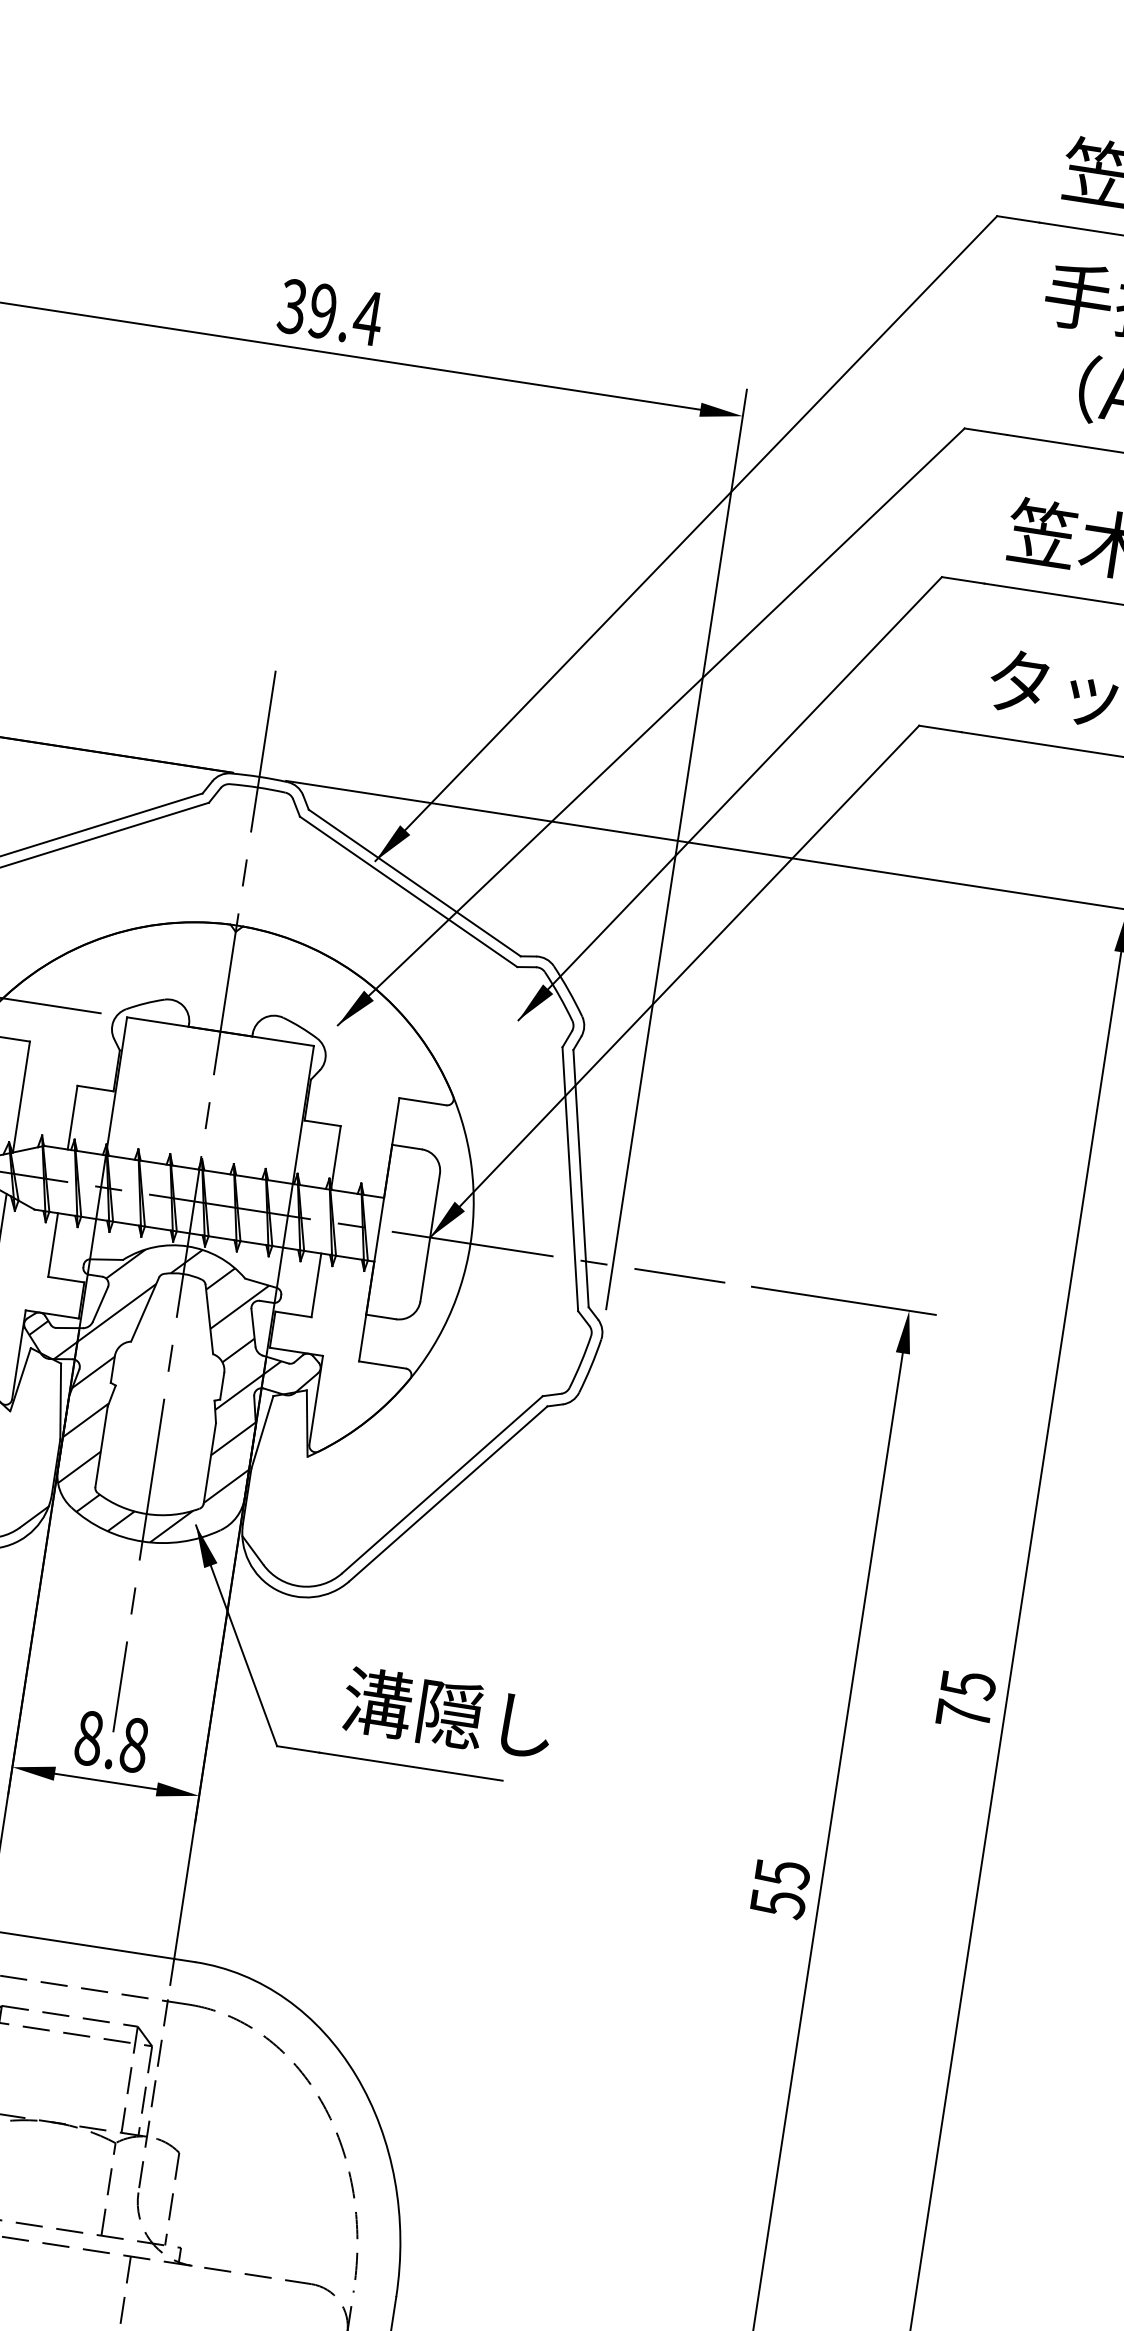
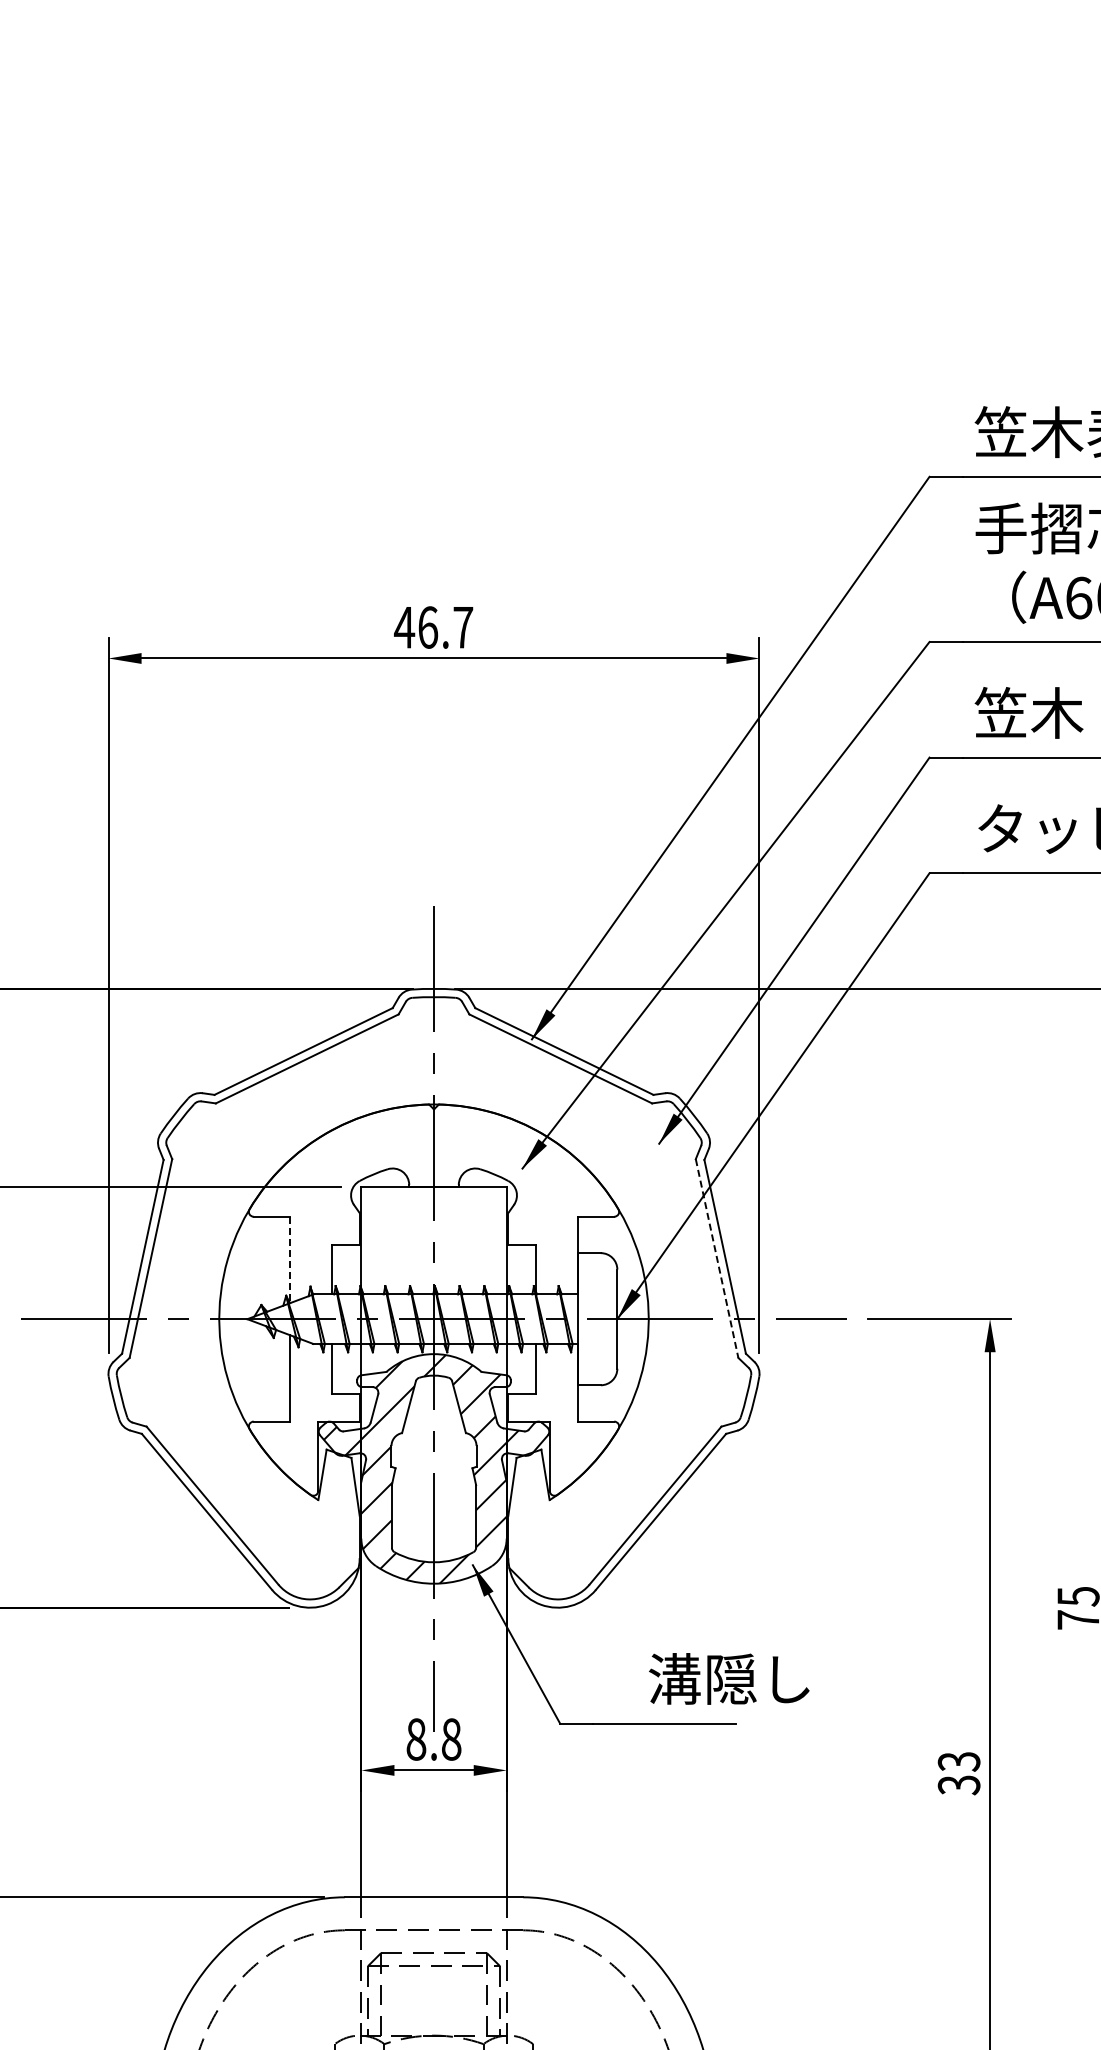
text: (329, 312) -> (433, 627), 39.4 -> 46.7
line: (21, 1097) -> (290, 1260), solid -> dashed
line: (570, 1179) -> (717, 1258), solid -> dashed
text: (448, 1713) -> (729, 1678), moved
text: (779, 1888) -> (958, 1773), 55 -> 33

